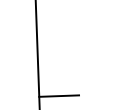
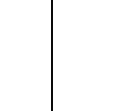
line: (58, 96) -> (69, 96), removed

